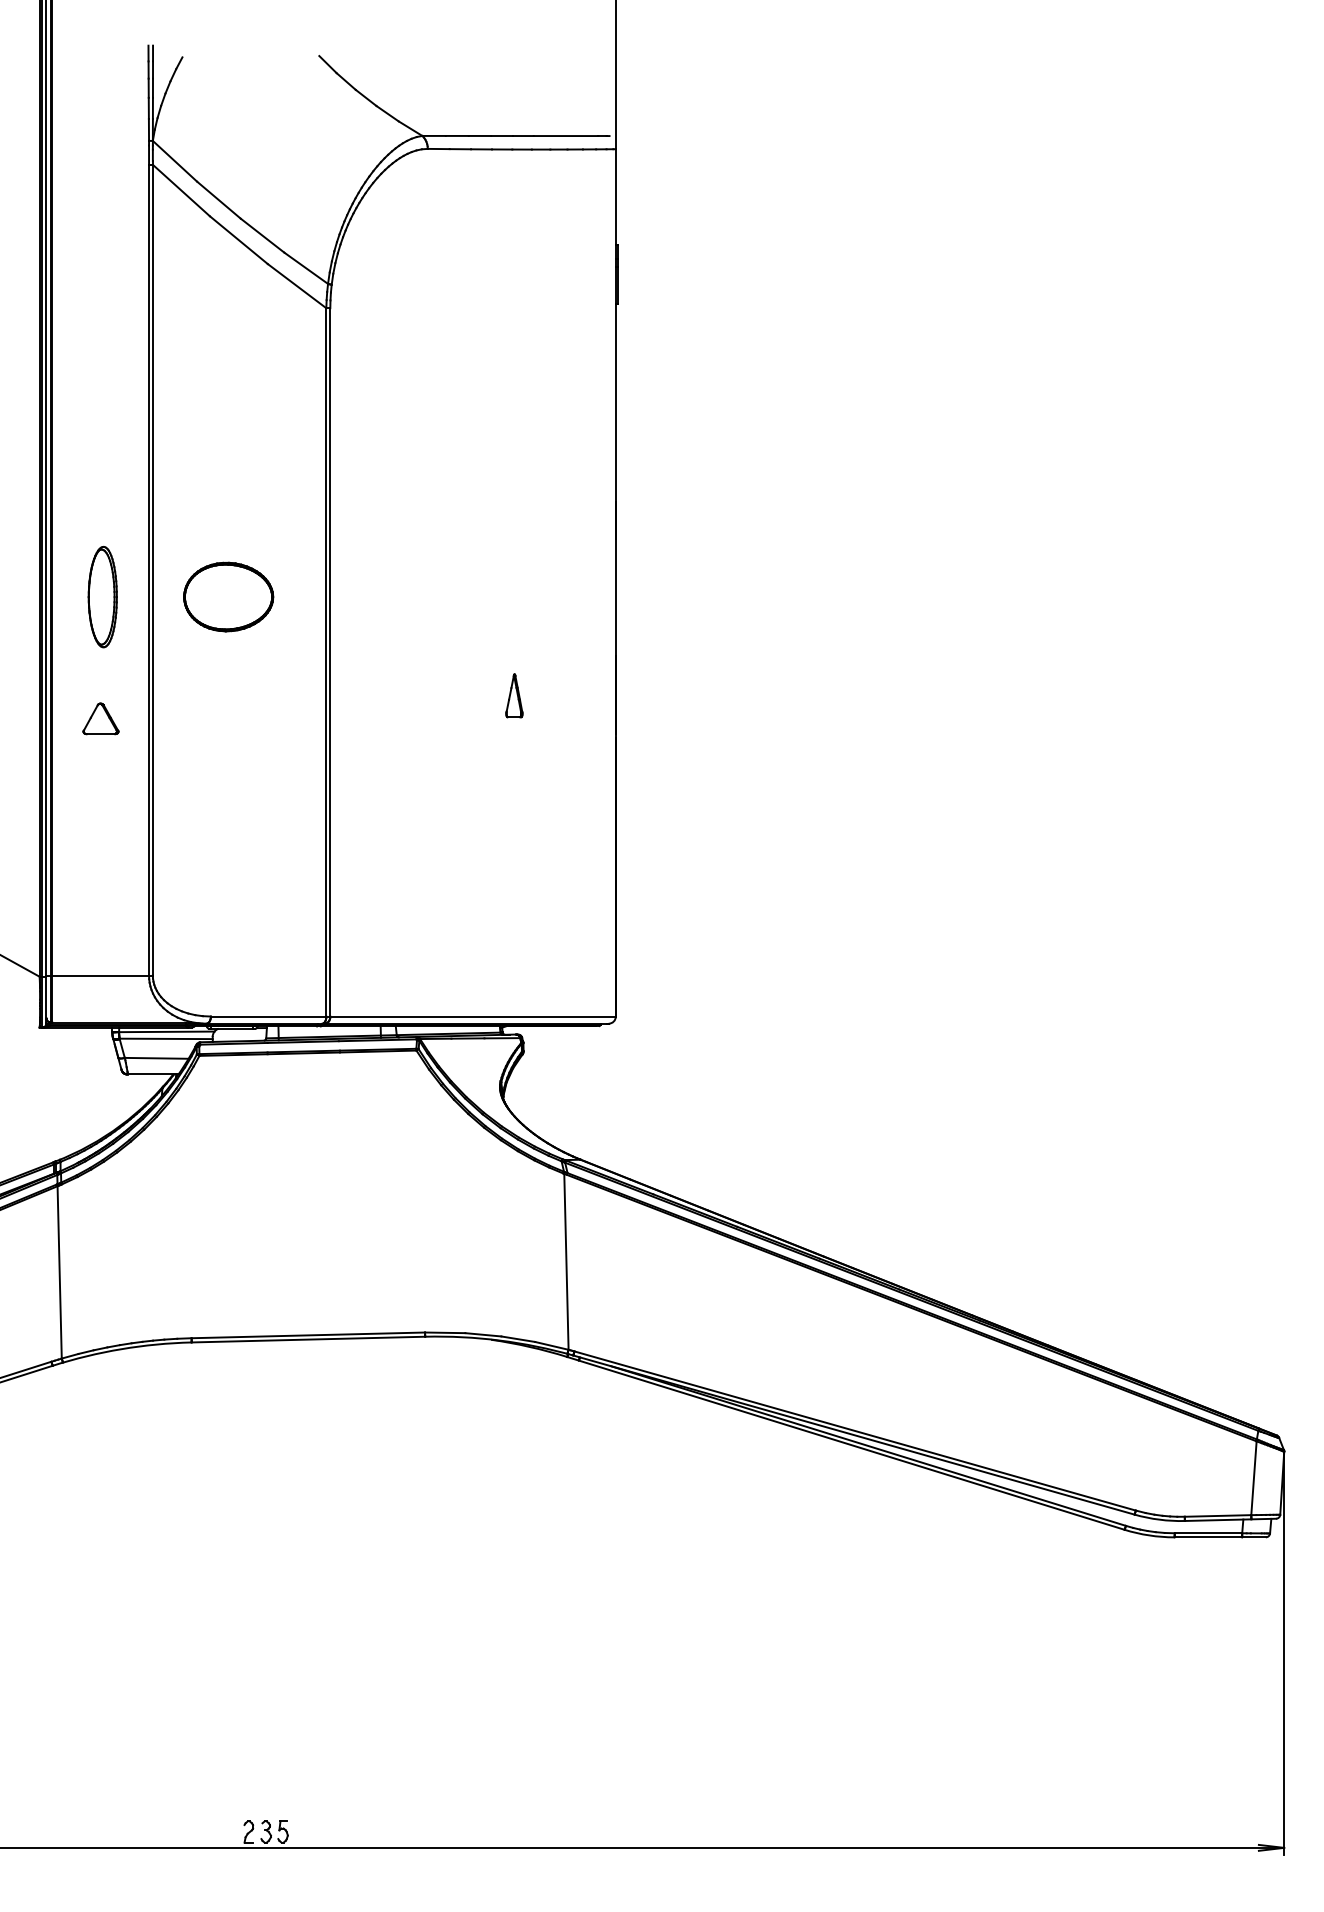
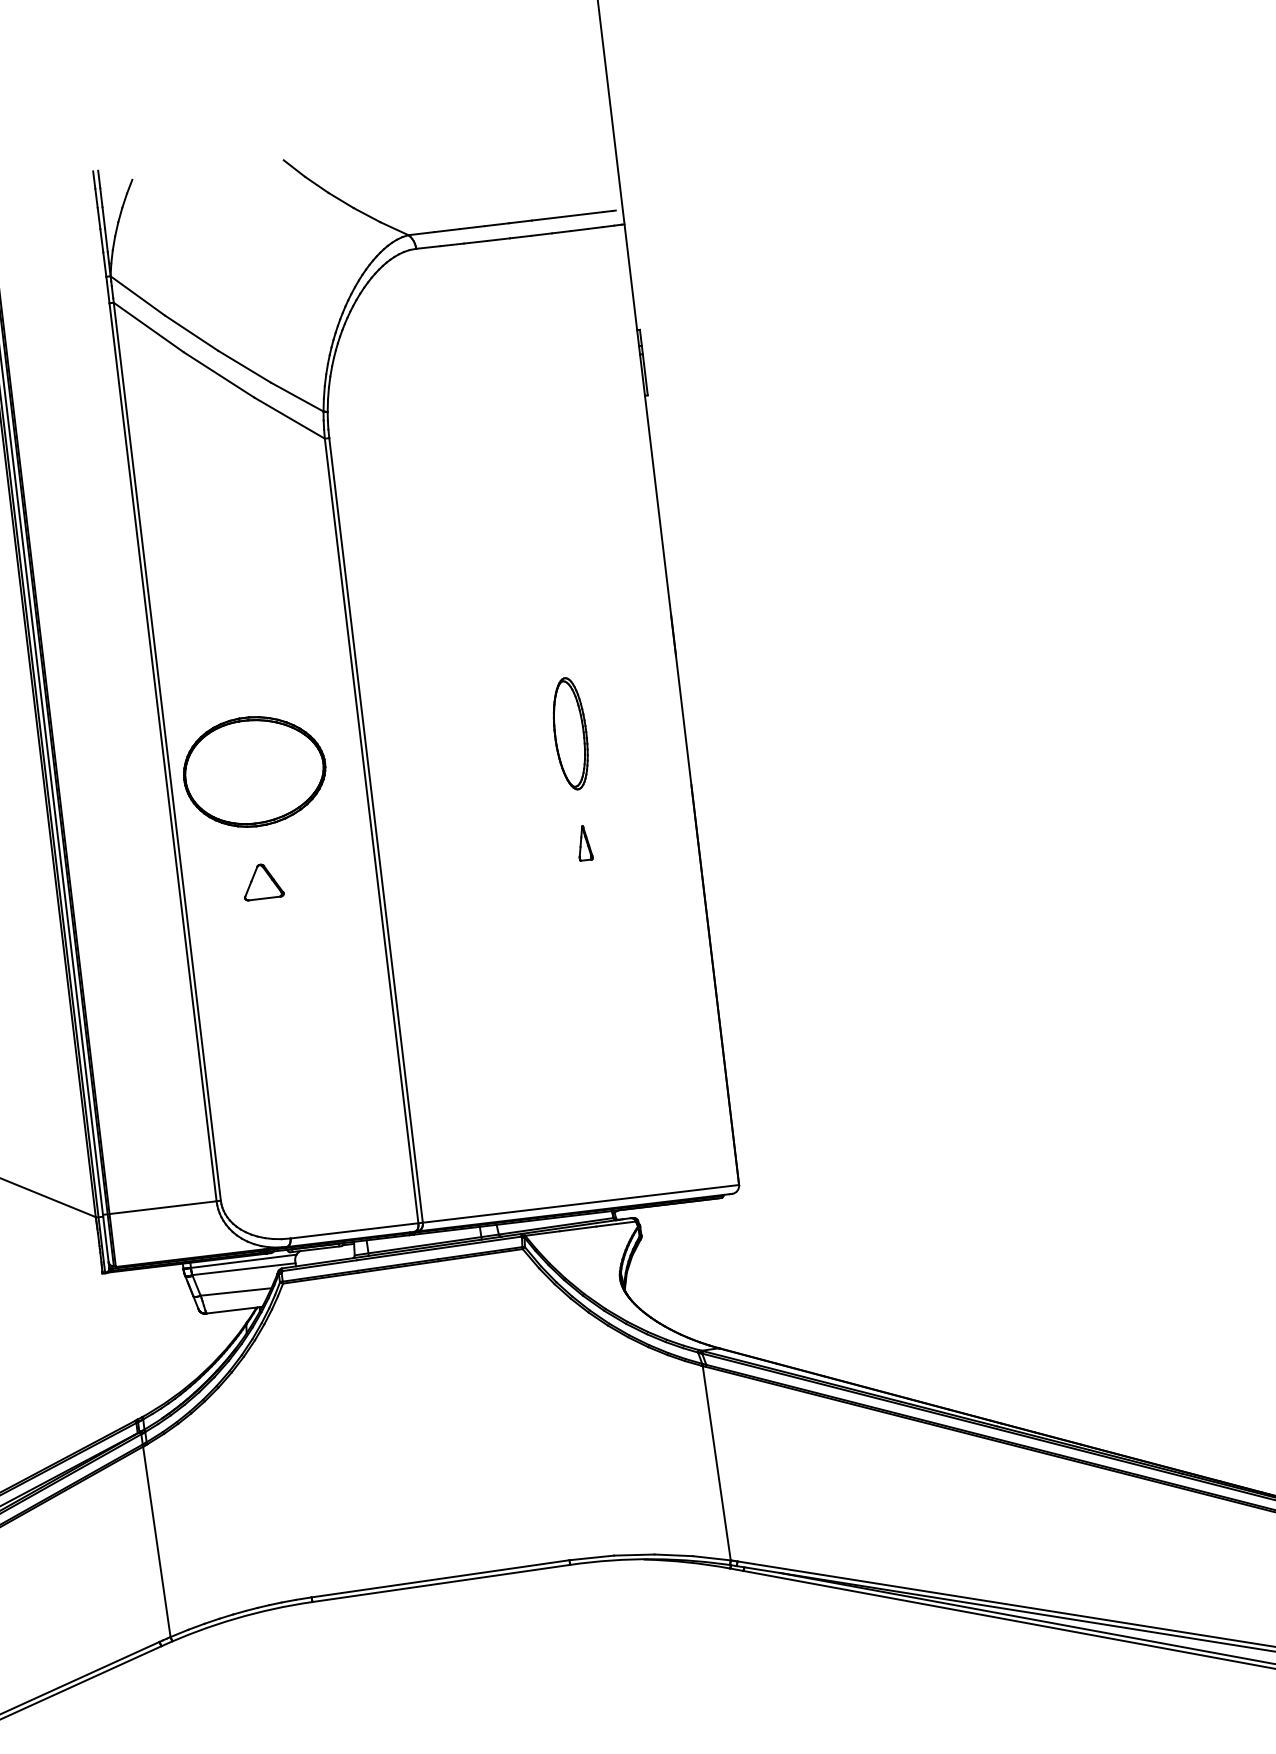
part: (228, 596) -> (254, 770), size x1.43
part: (102, 597) -> (570, 734), moved
part: (514, 695) -> (584, 842), size x0.71
part: (100, 718) -> (262, 881), moved

